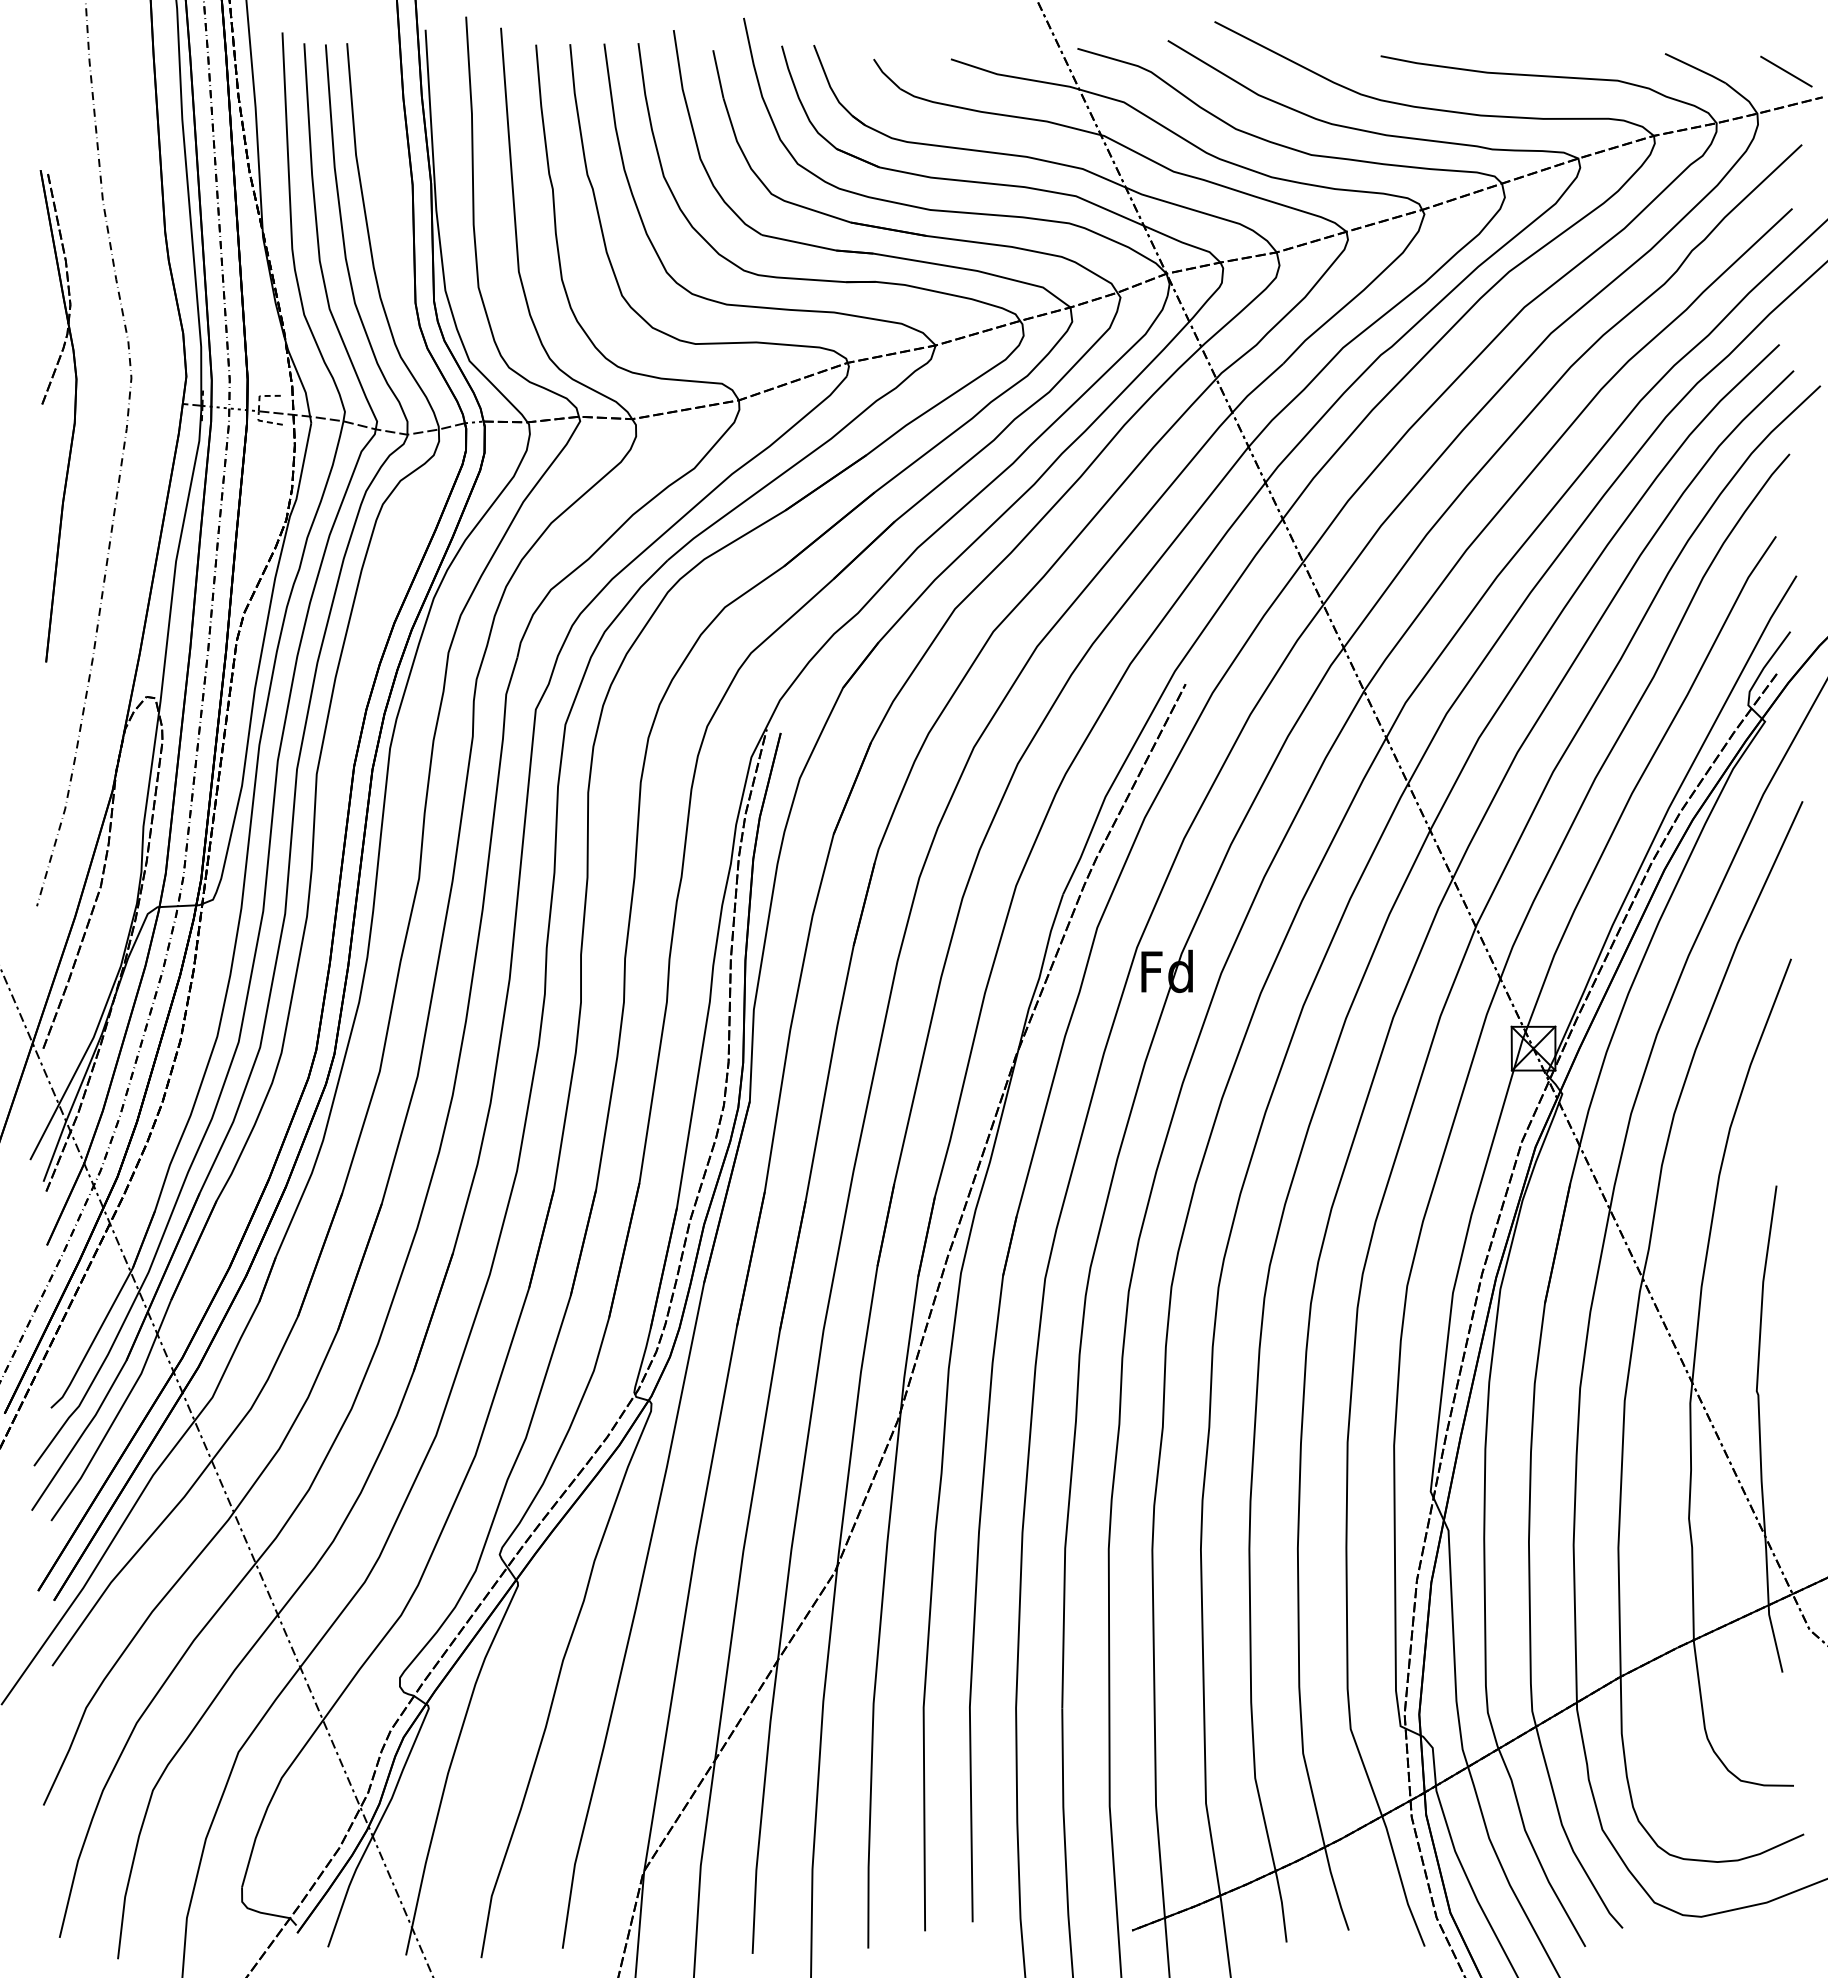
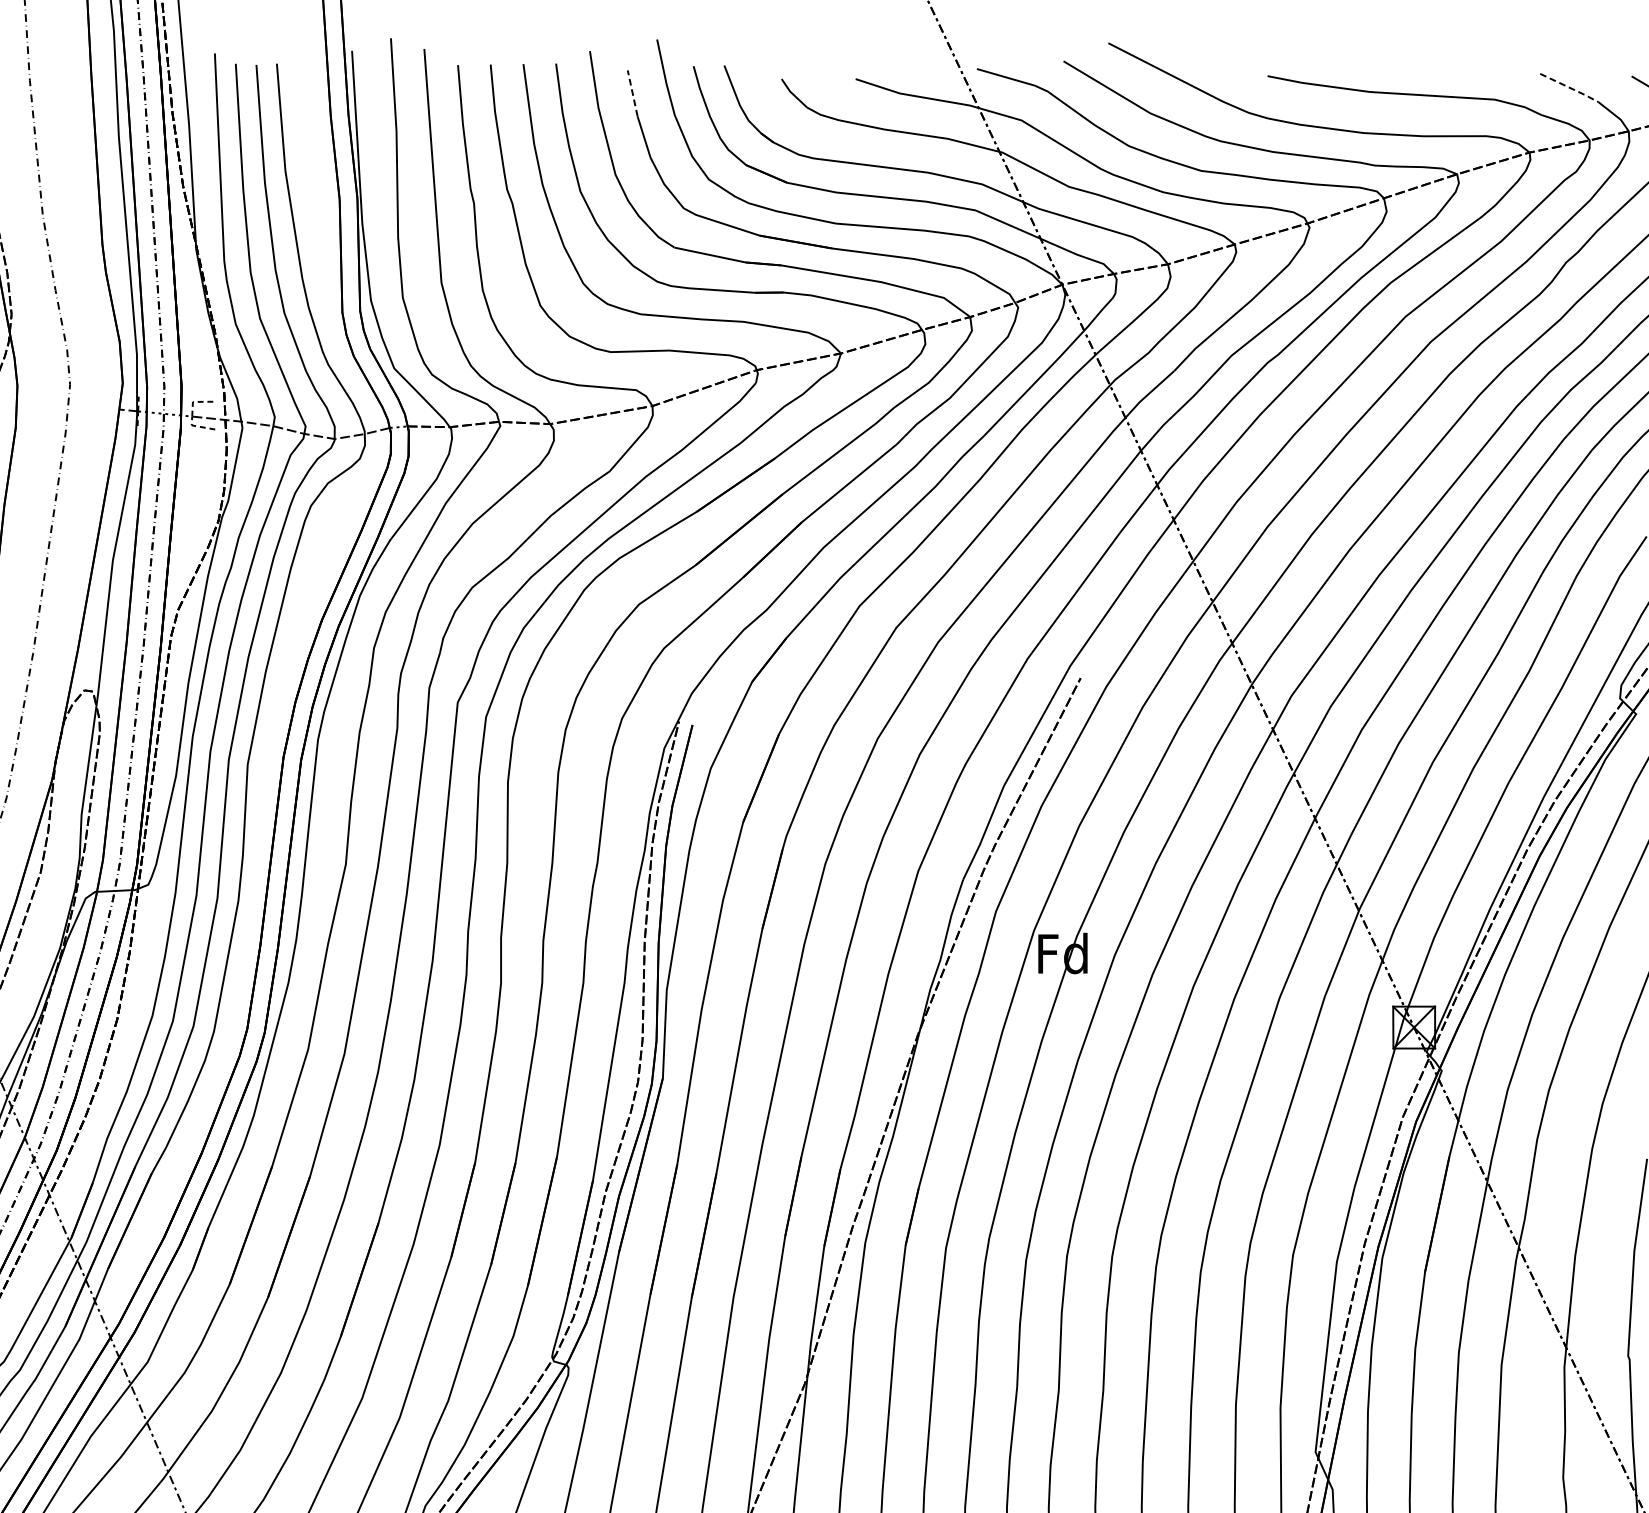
line: (1696, 68) -> (1570, 87), solid -> dashed
line: (718, 74) -> (632, 93), solid -> dashed

